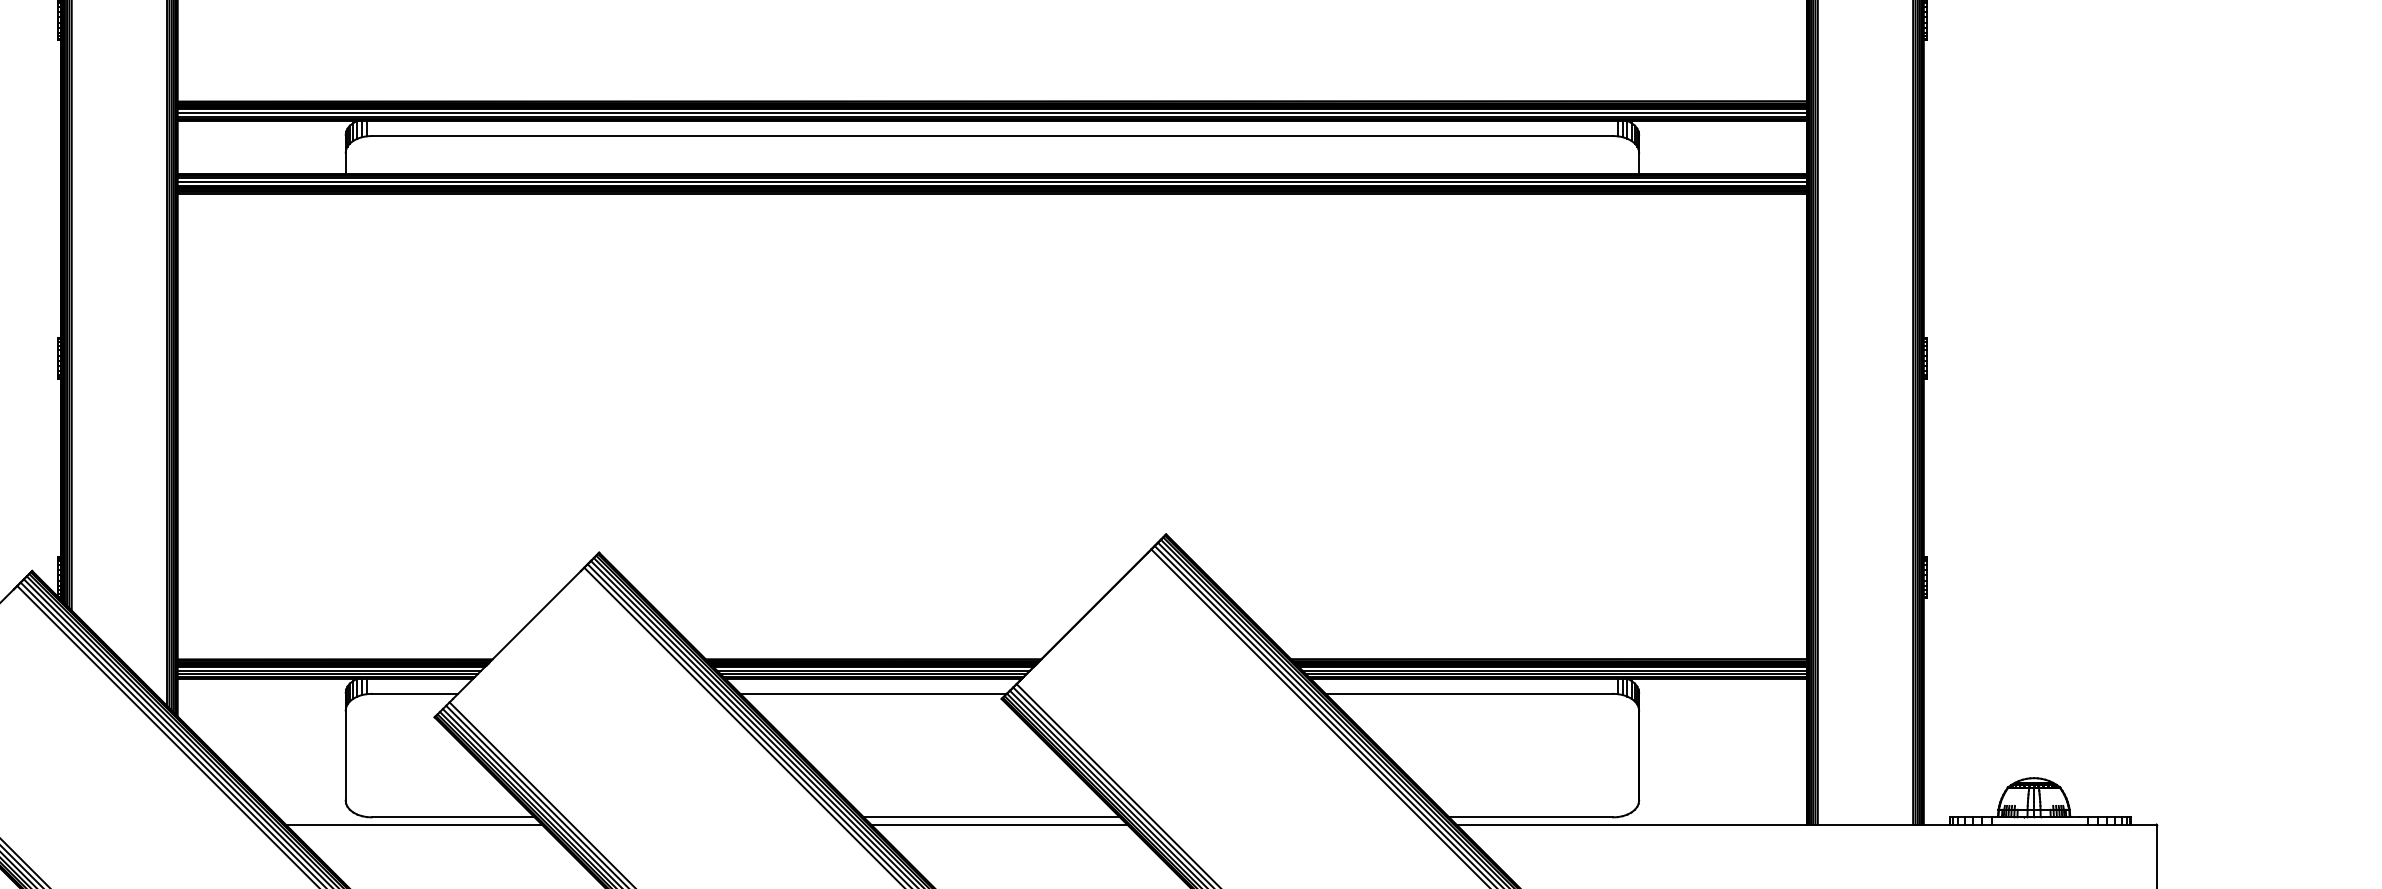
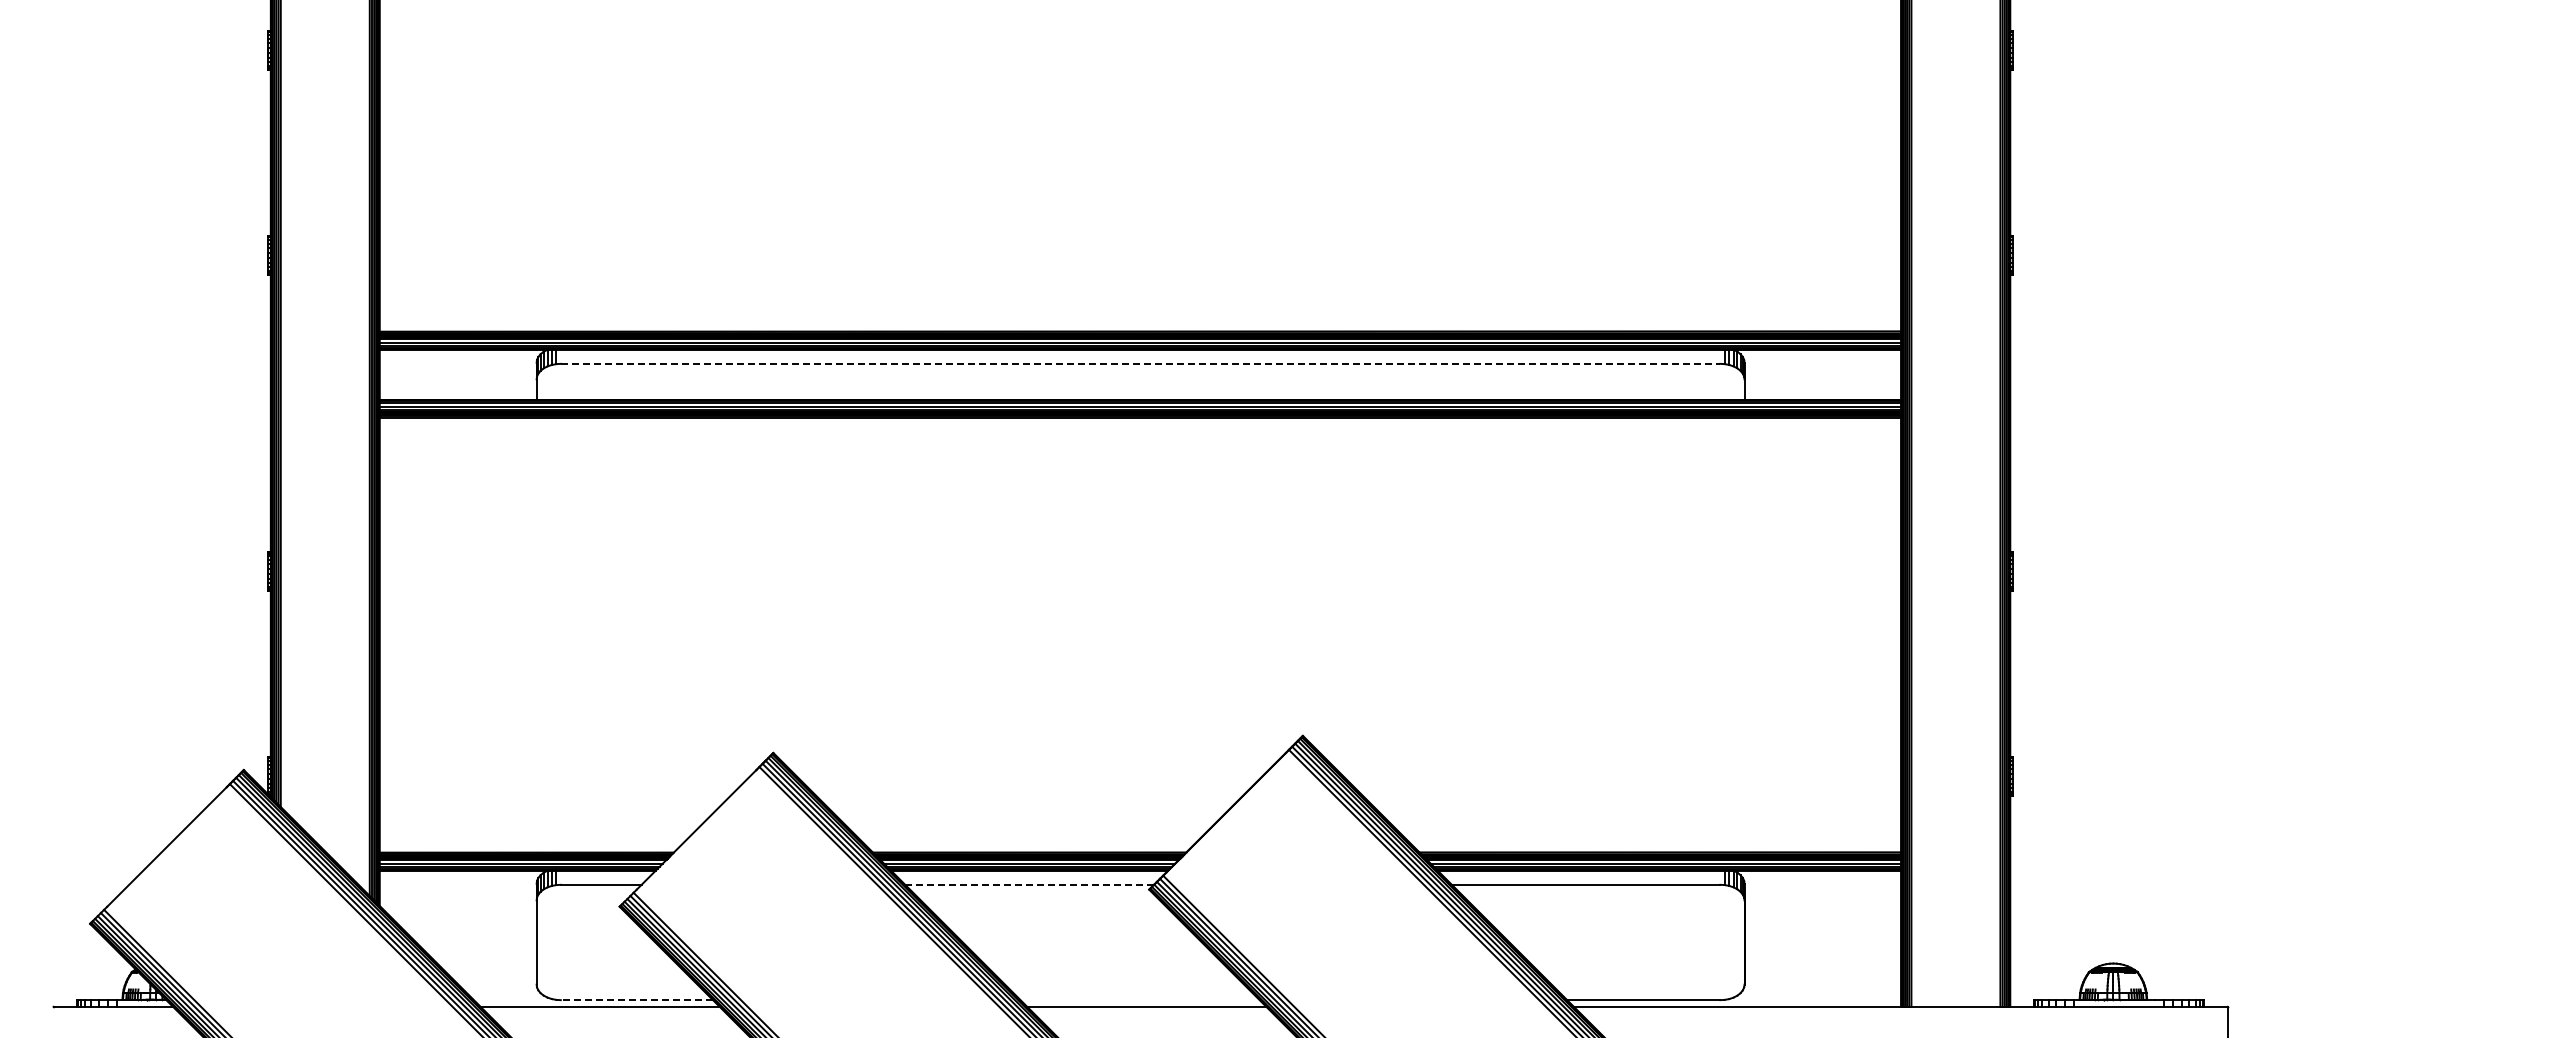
line: (992, 135) -> (1140, 363), solid -> dashed
line: (873, 693) -> (1029, 884), solid -> dashed
line: (452, 817) -> (636, 1000), solid -> dashed
line: (991, 817) -> (1139, 1000), removed

